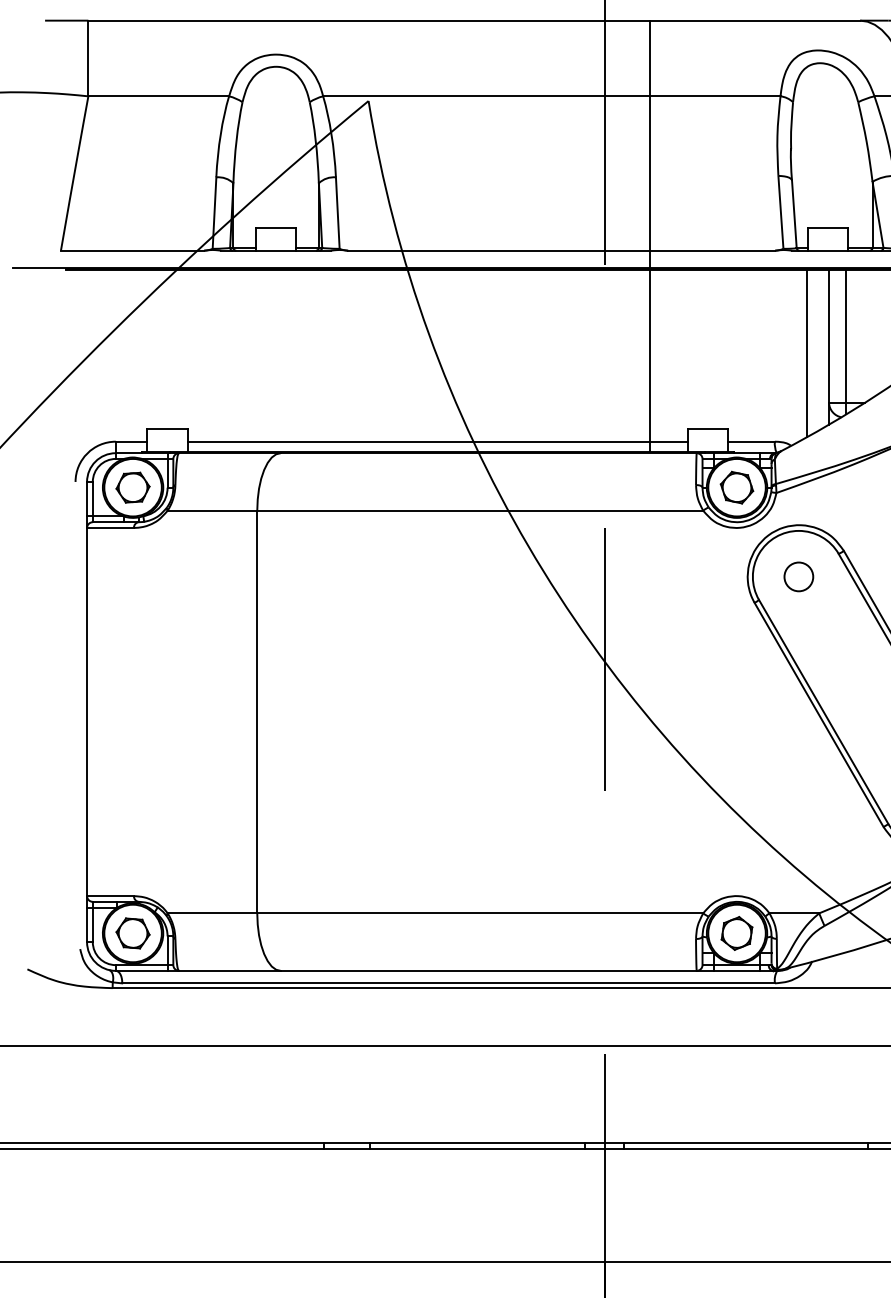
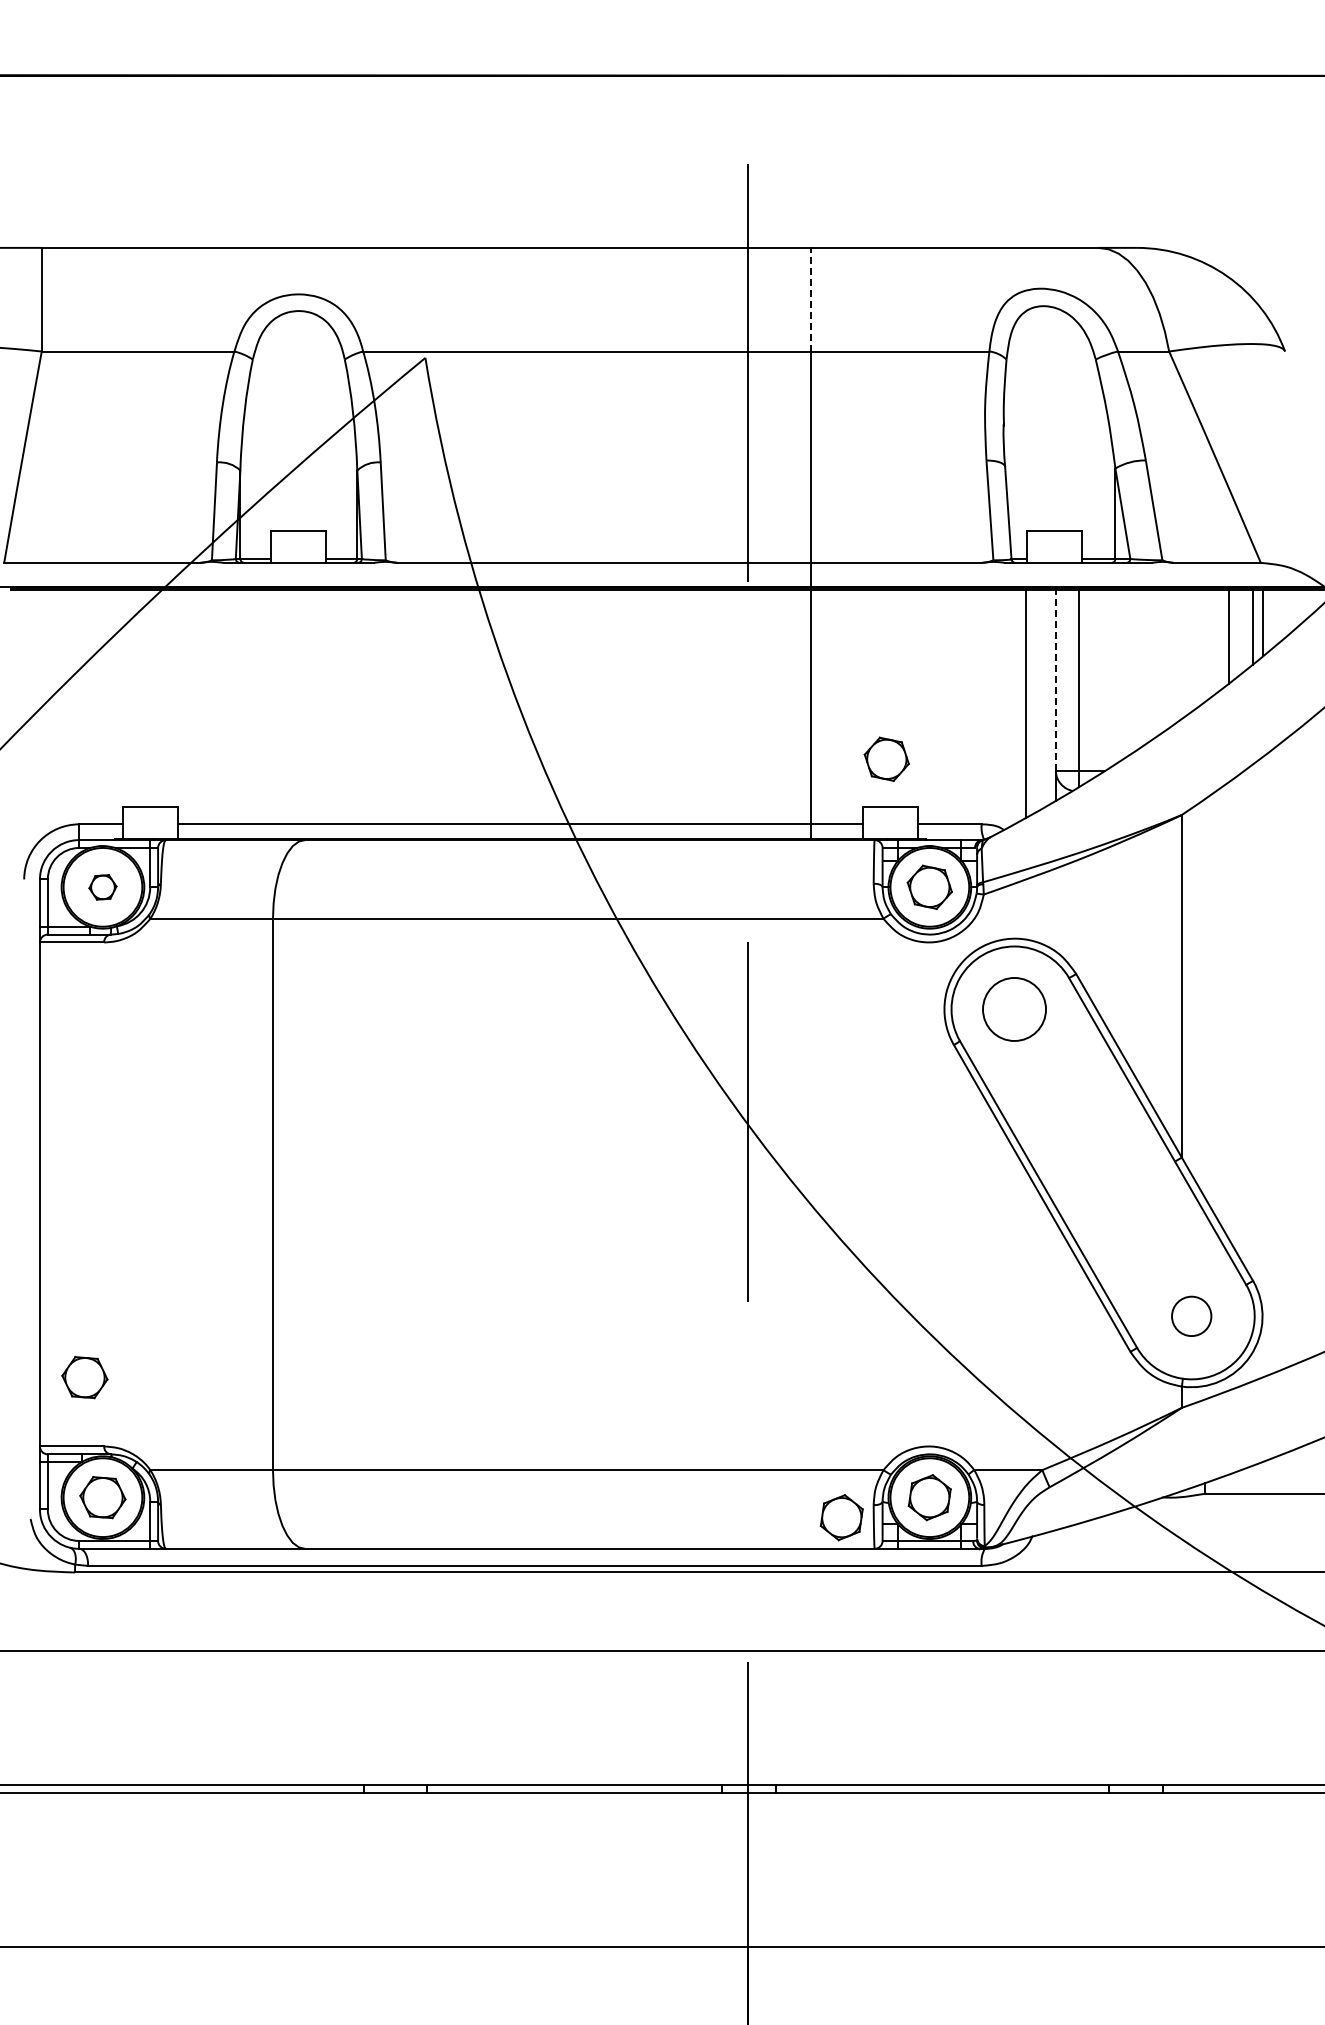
line: (649, 58) -> (810, 299), solid -> dashed
line: (828, 336) -> (1055, 680), solid -> dashed
part: (705, 393) -> (886, 758), added
part: (132, 487) -> (102, 887), size x0.6
circle: (798, 576) -> (1014, 1009), size x1.6
part: (119, 845) -> (84, 1377), added
part: (672, 947) -> (841, 1517), added

